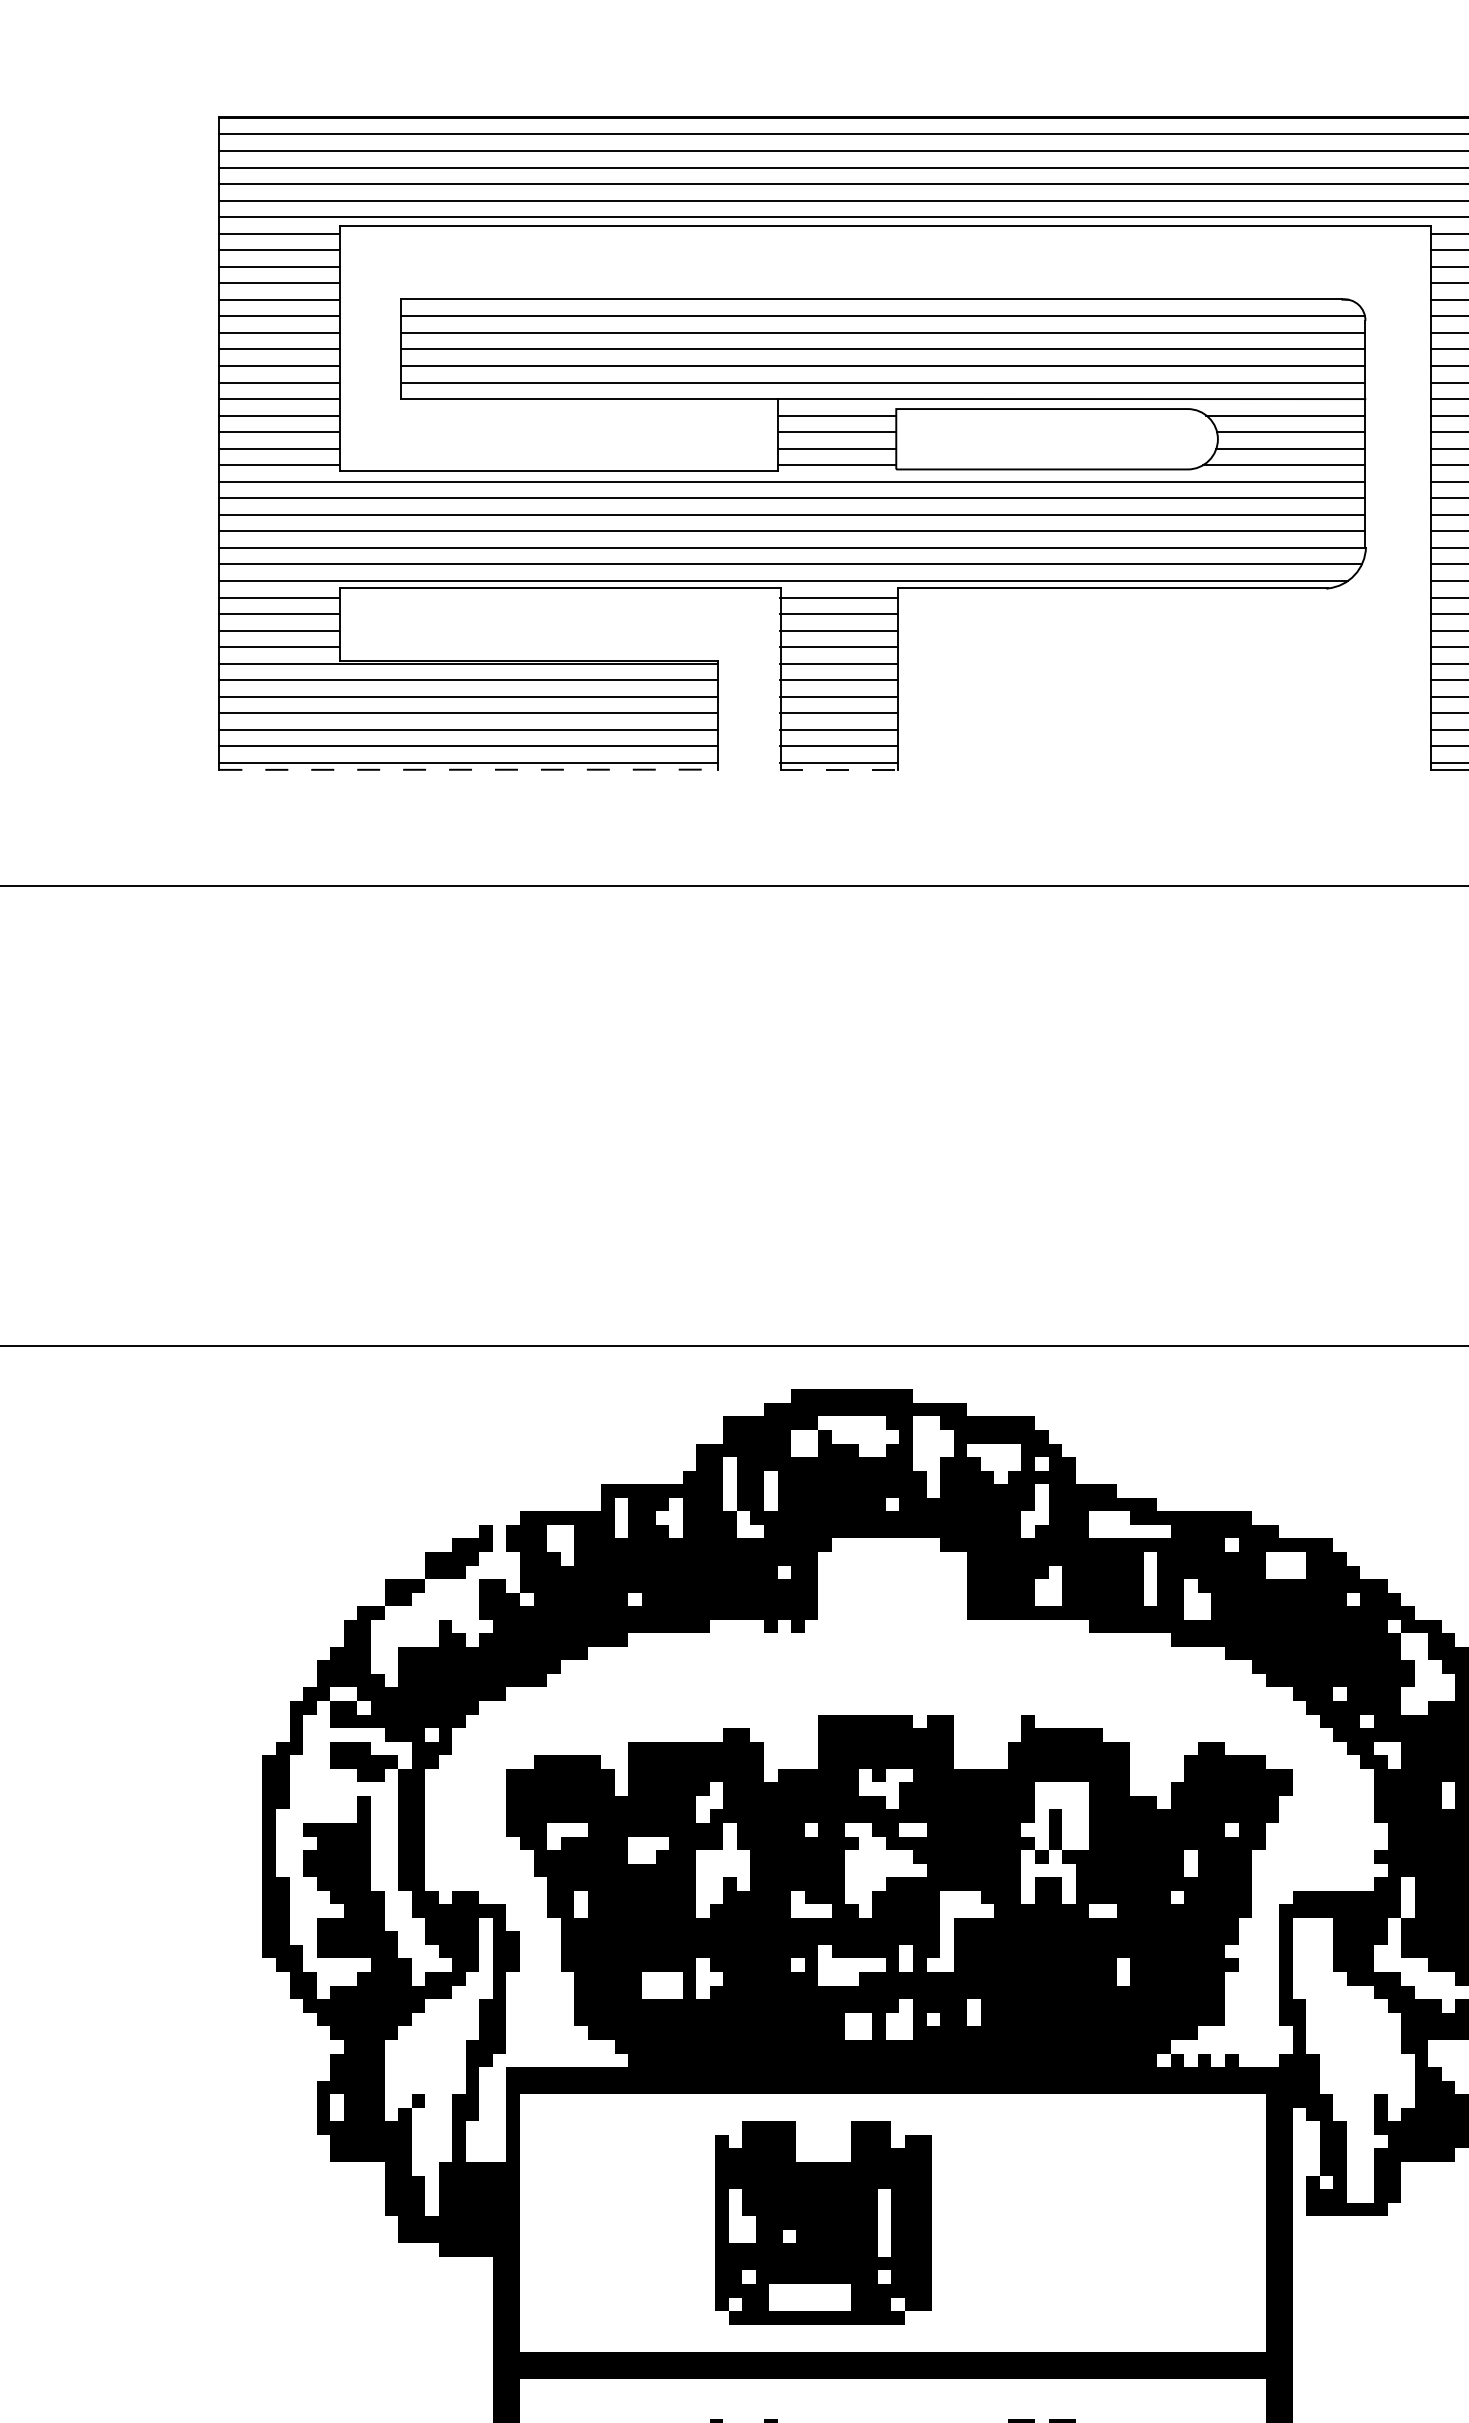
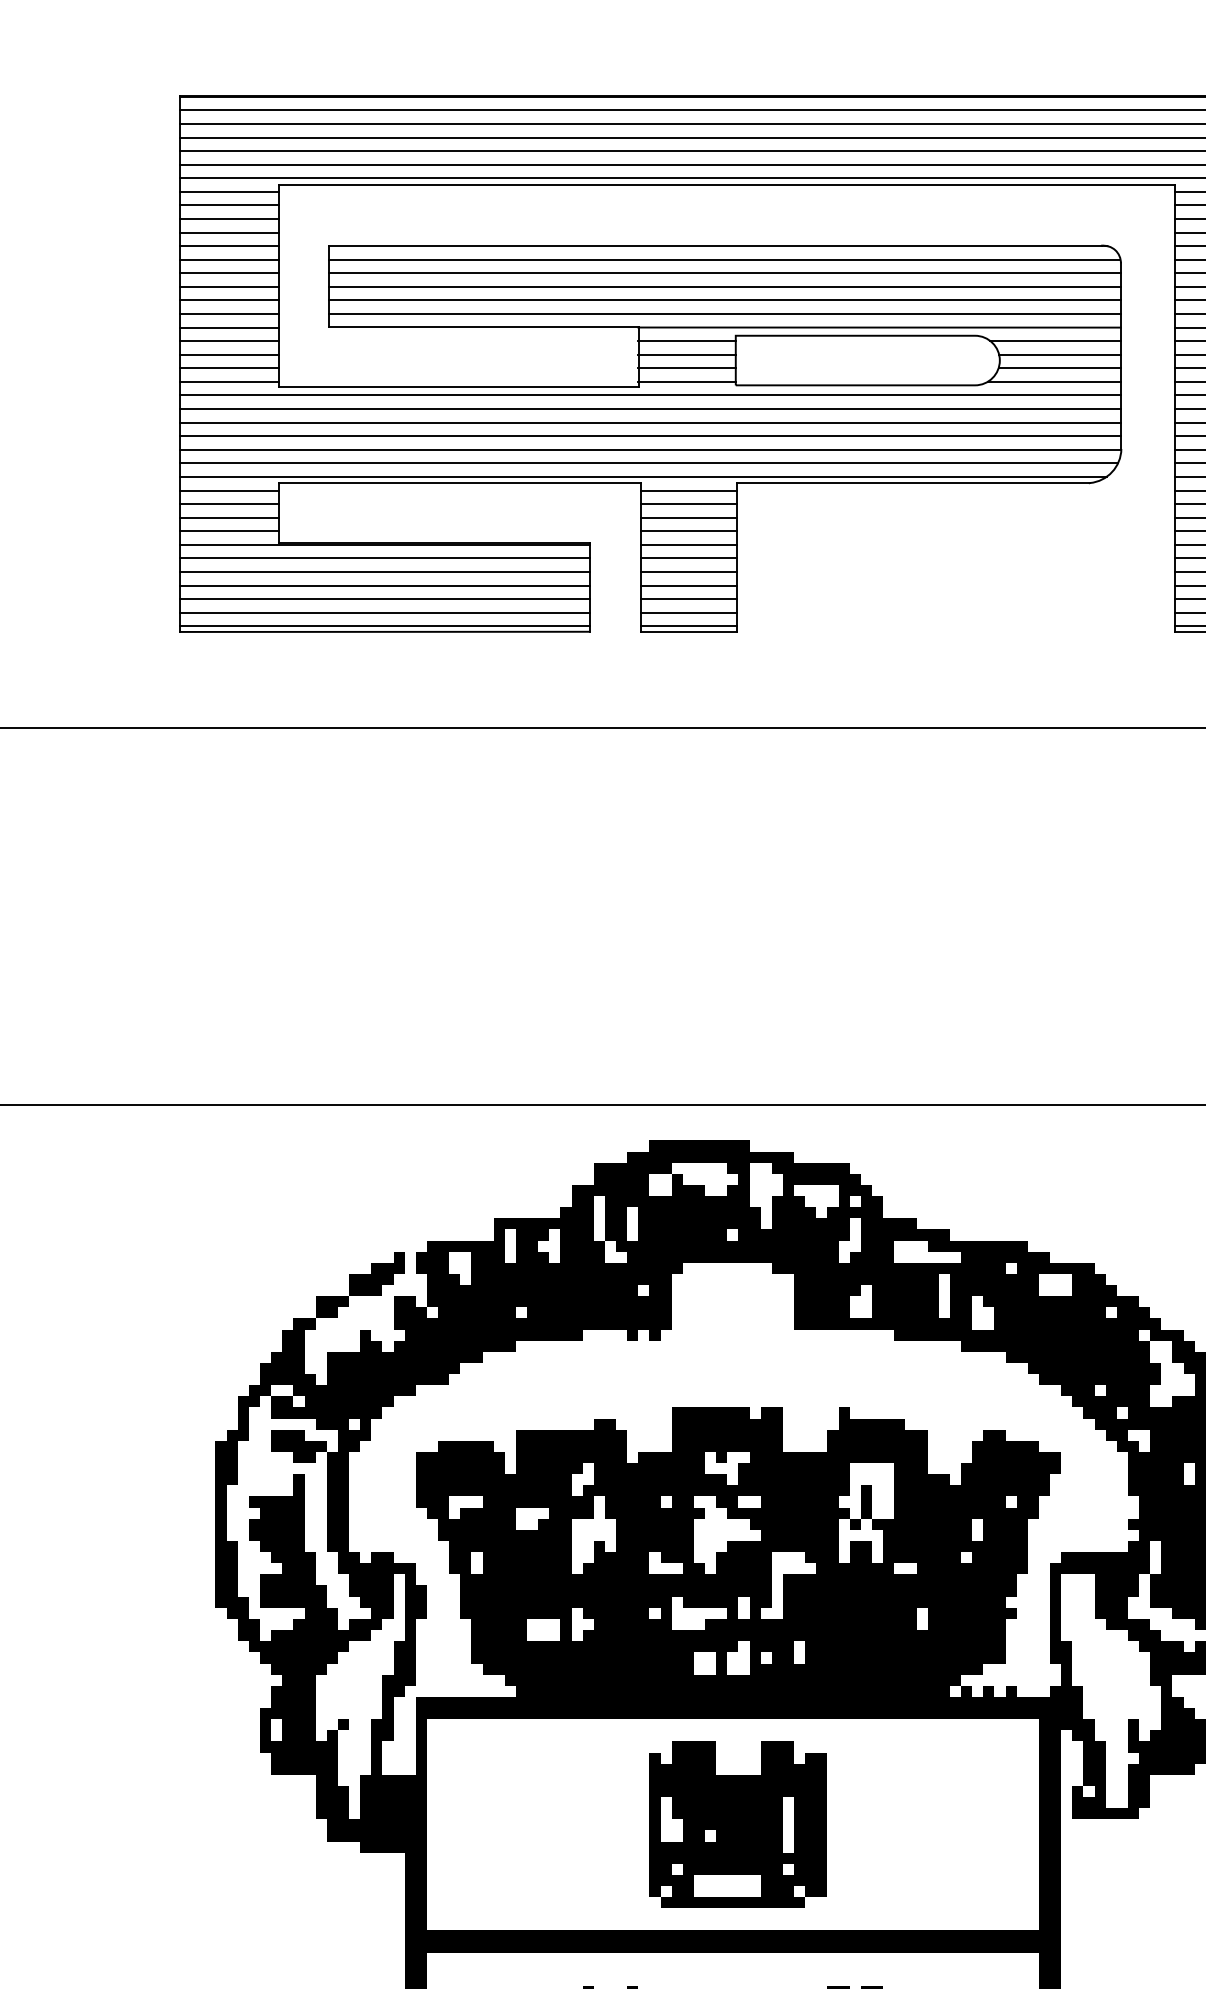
line: (469, 769) -> (385, 631), dashed -> solid
line: (839, 769) -> (689, 631), dashed -> solid
part: (823, 2222) -> (738, 1824), moved

